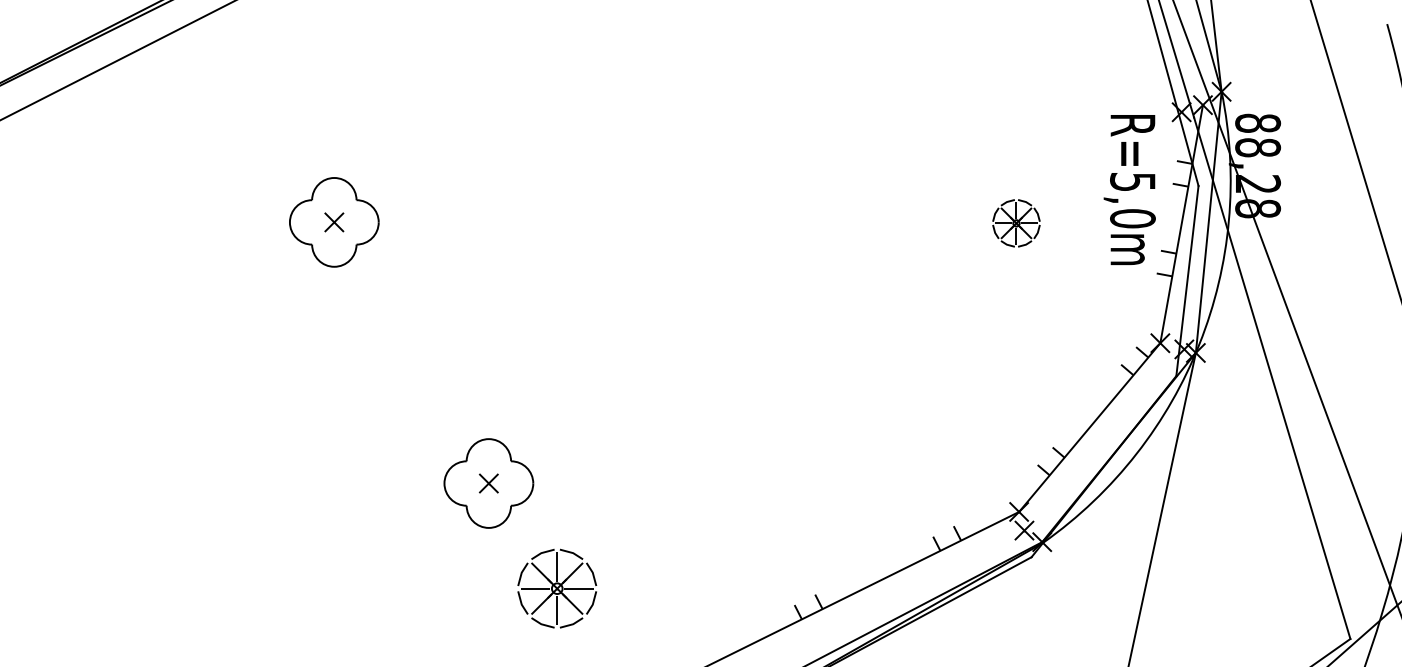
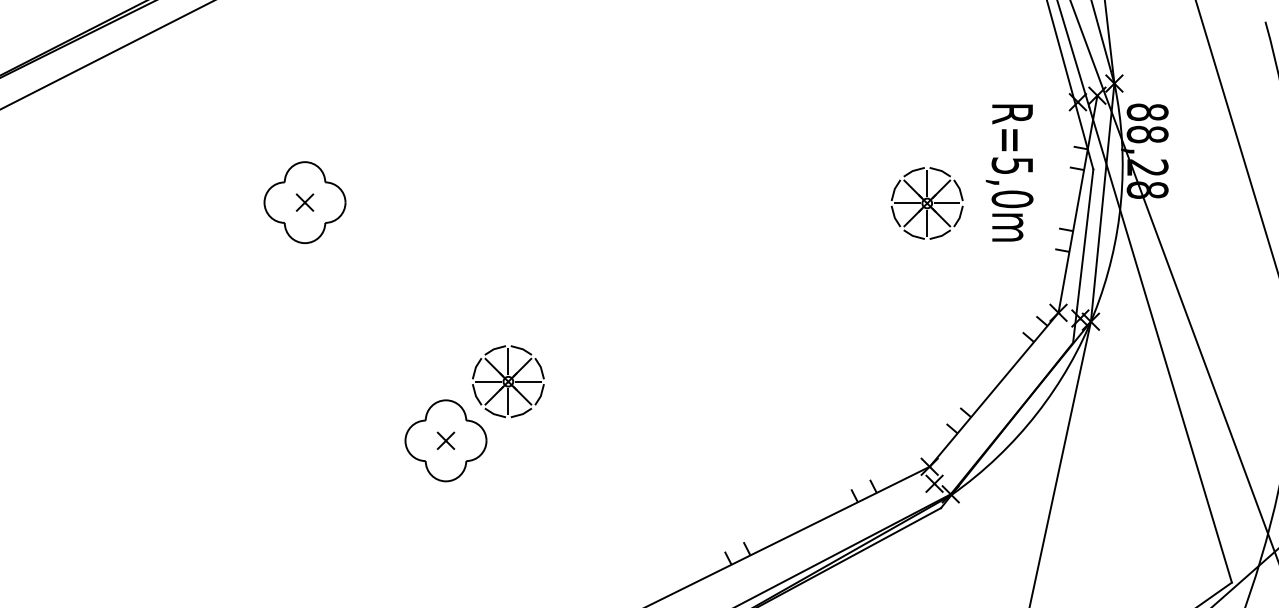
text: (1129, 189) -> (1009, 172), moved
part: (1016, 223) -> (927, 203), size x1.67
part: (557, 588) -> (508, 381), moved

